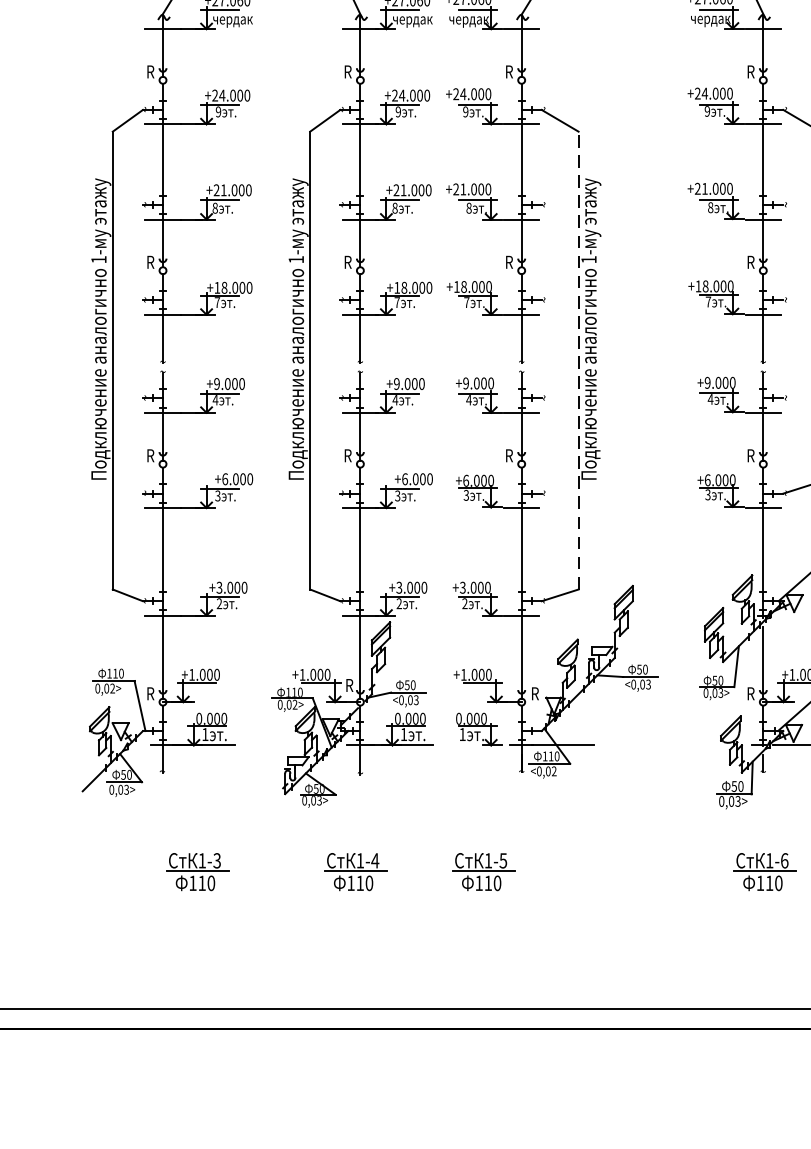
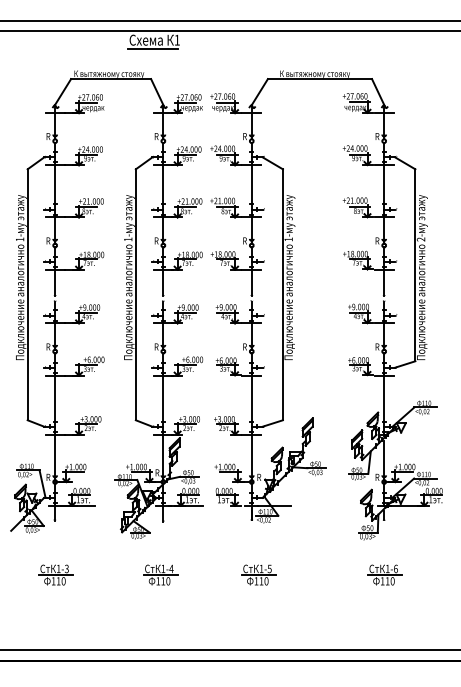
line: (577, 360) -> (282, 294), dashed -> solid
part: (196, 870) -> (55, 574), moved
part: (482, 870) -> (258, 574), moved

